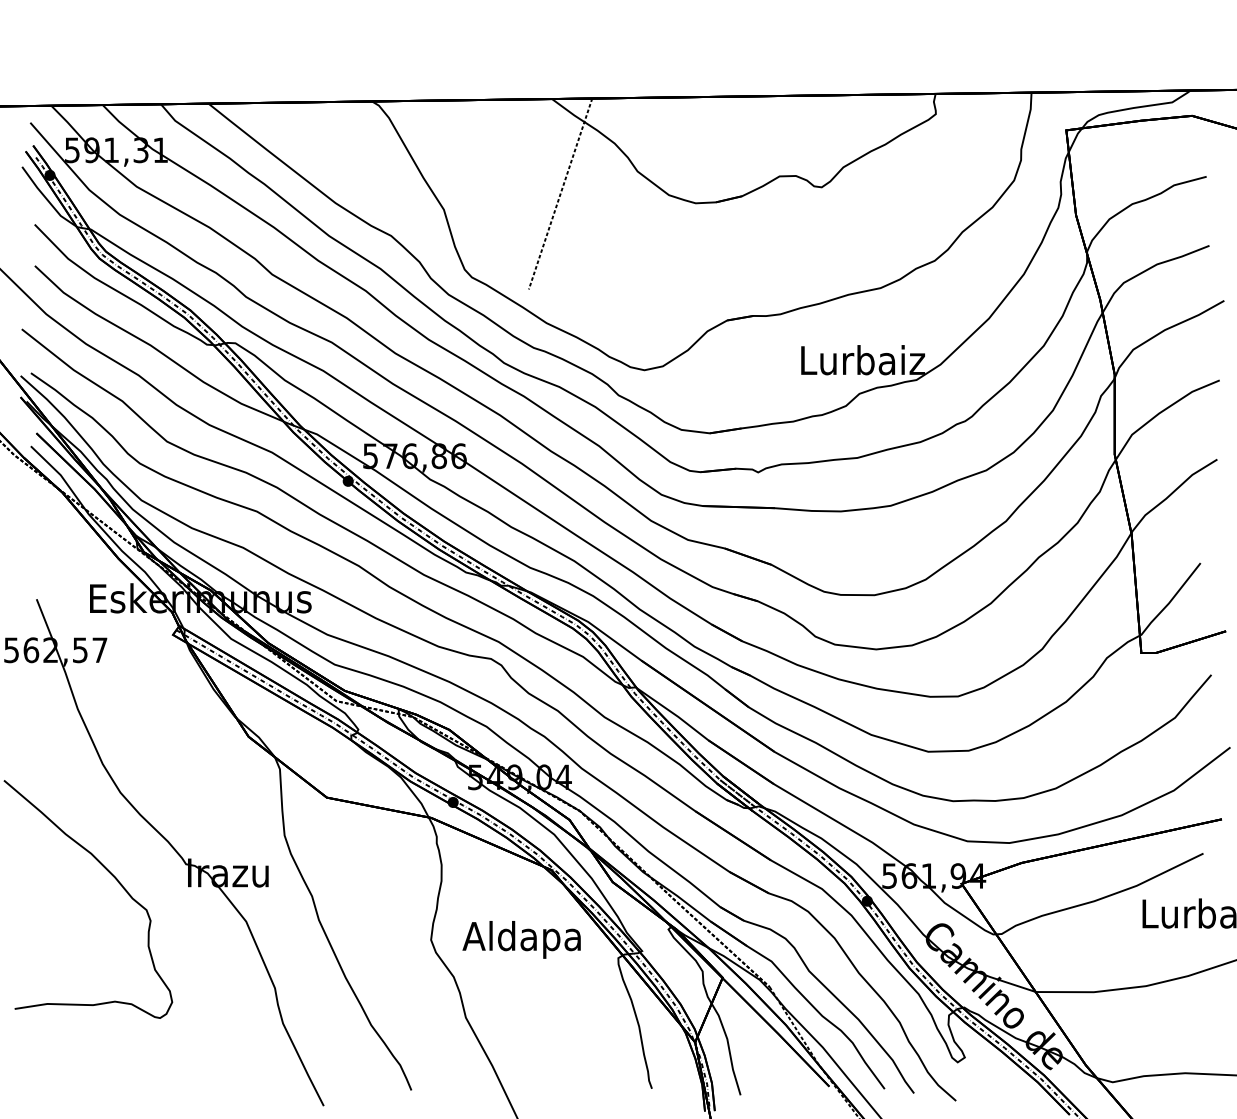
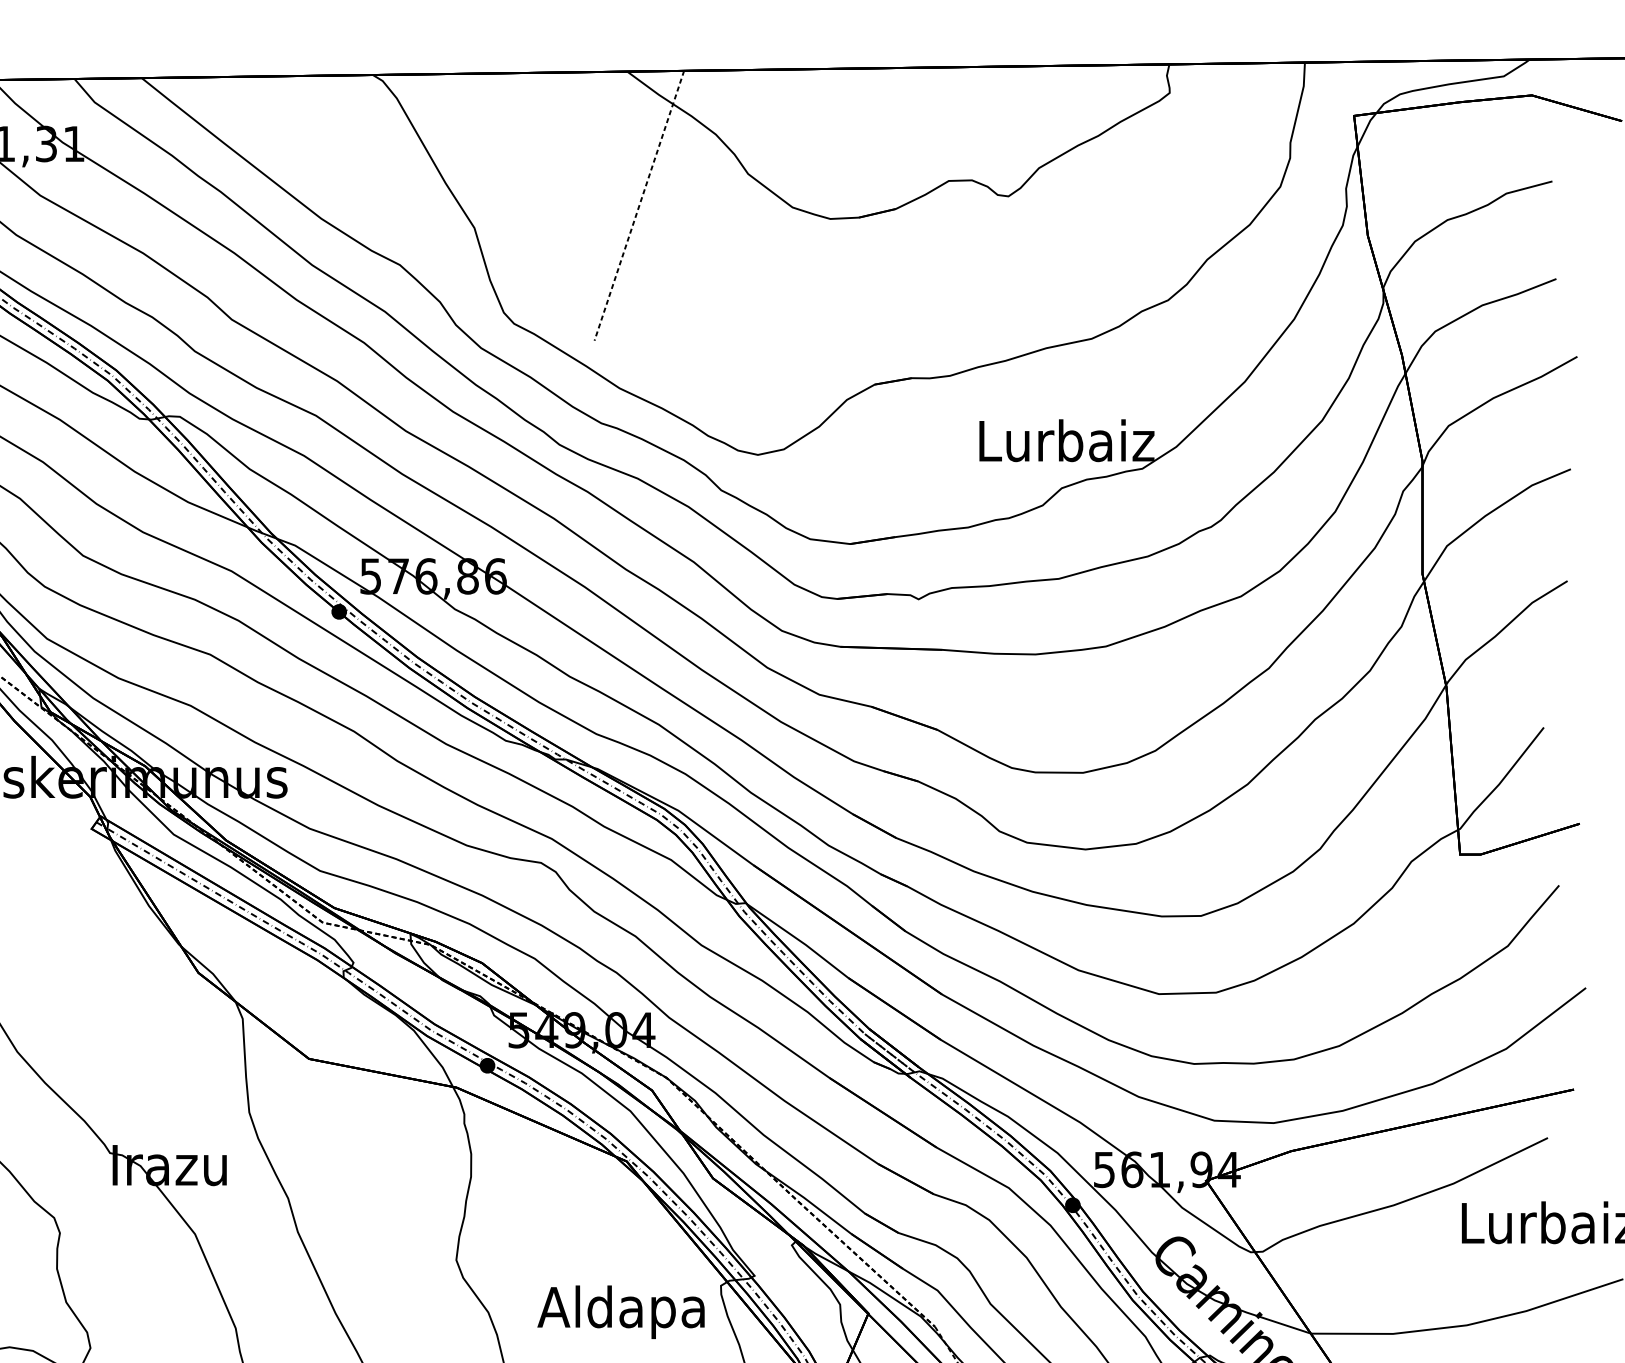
text: (521, 939) -> (620, 1311), moved

